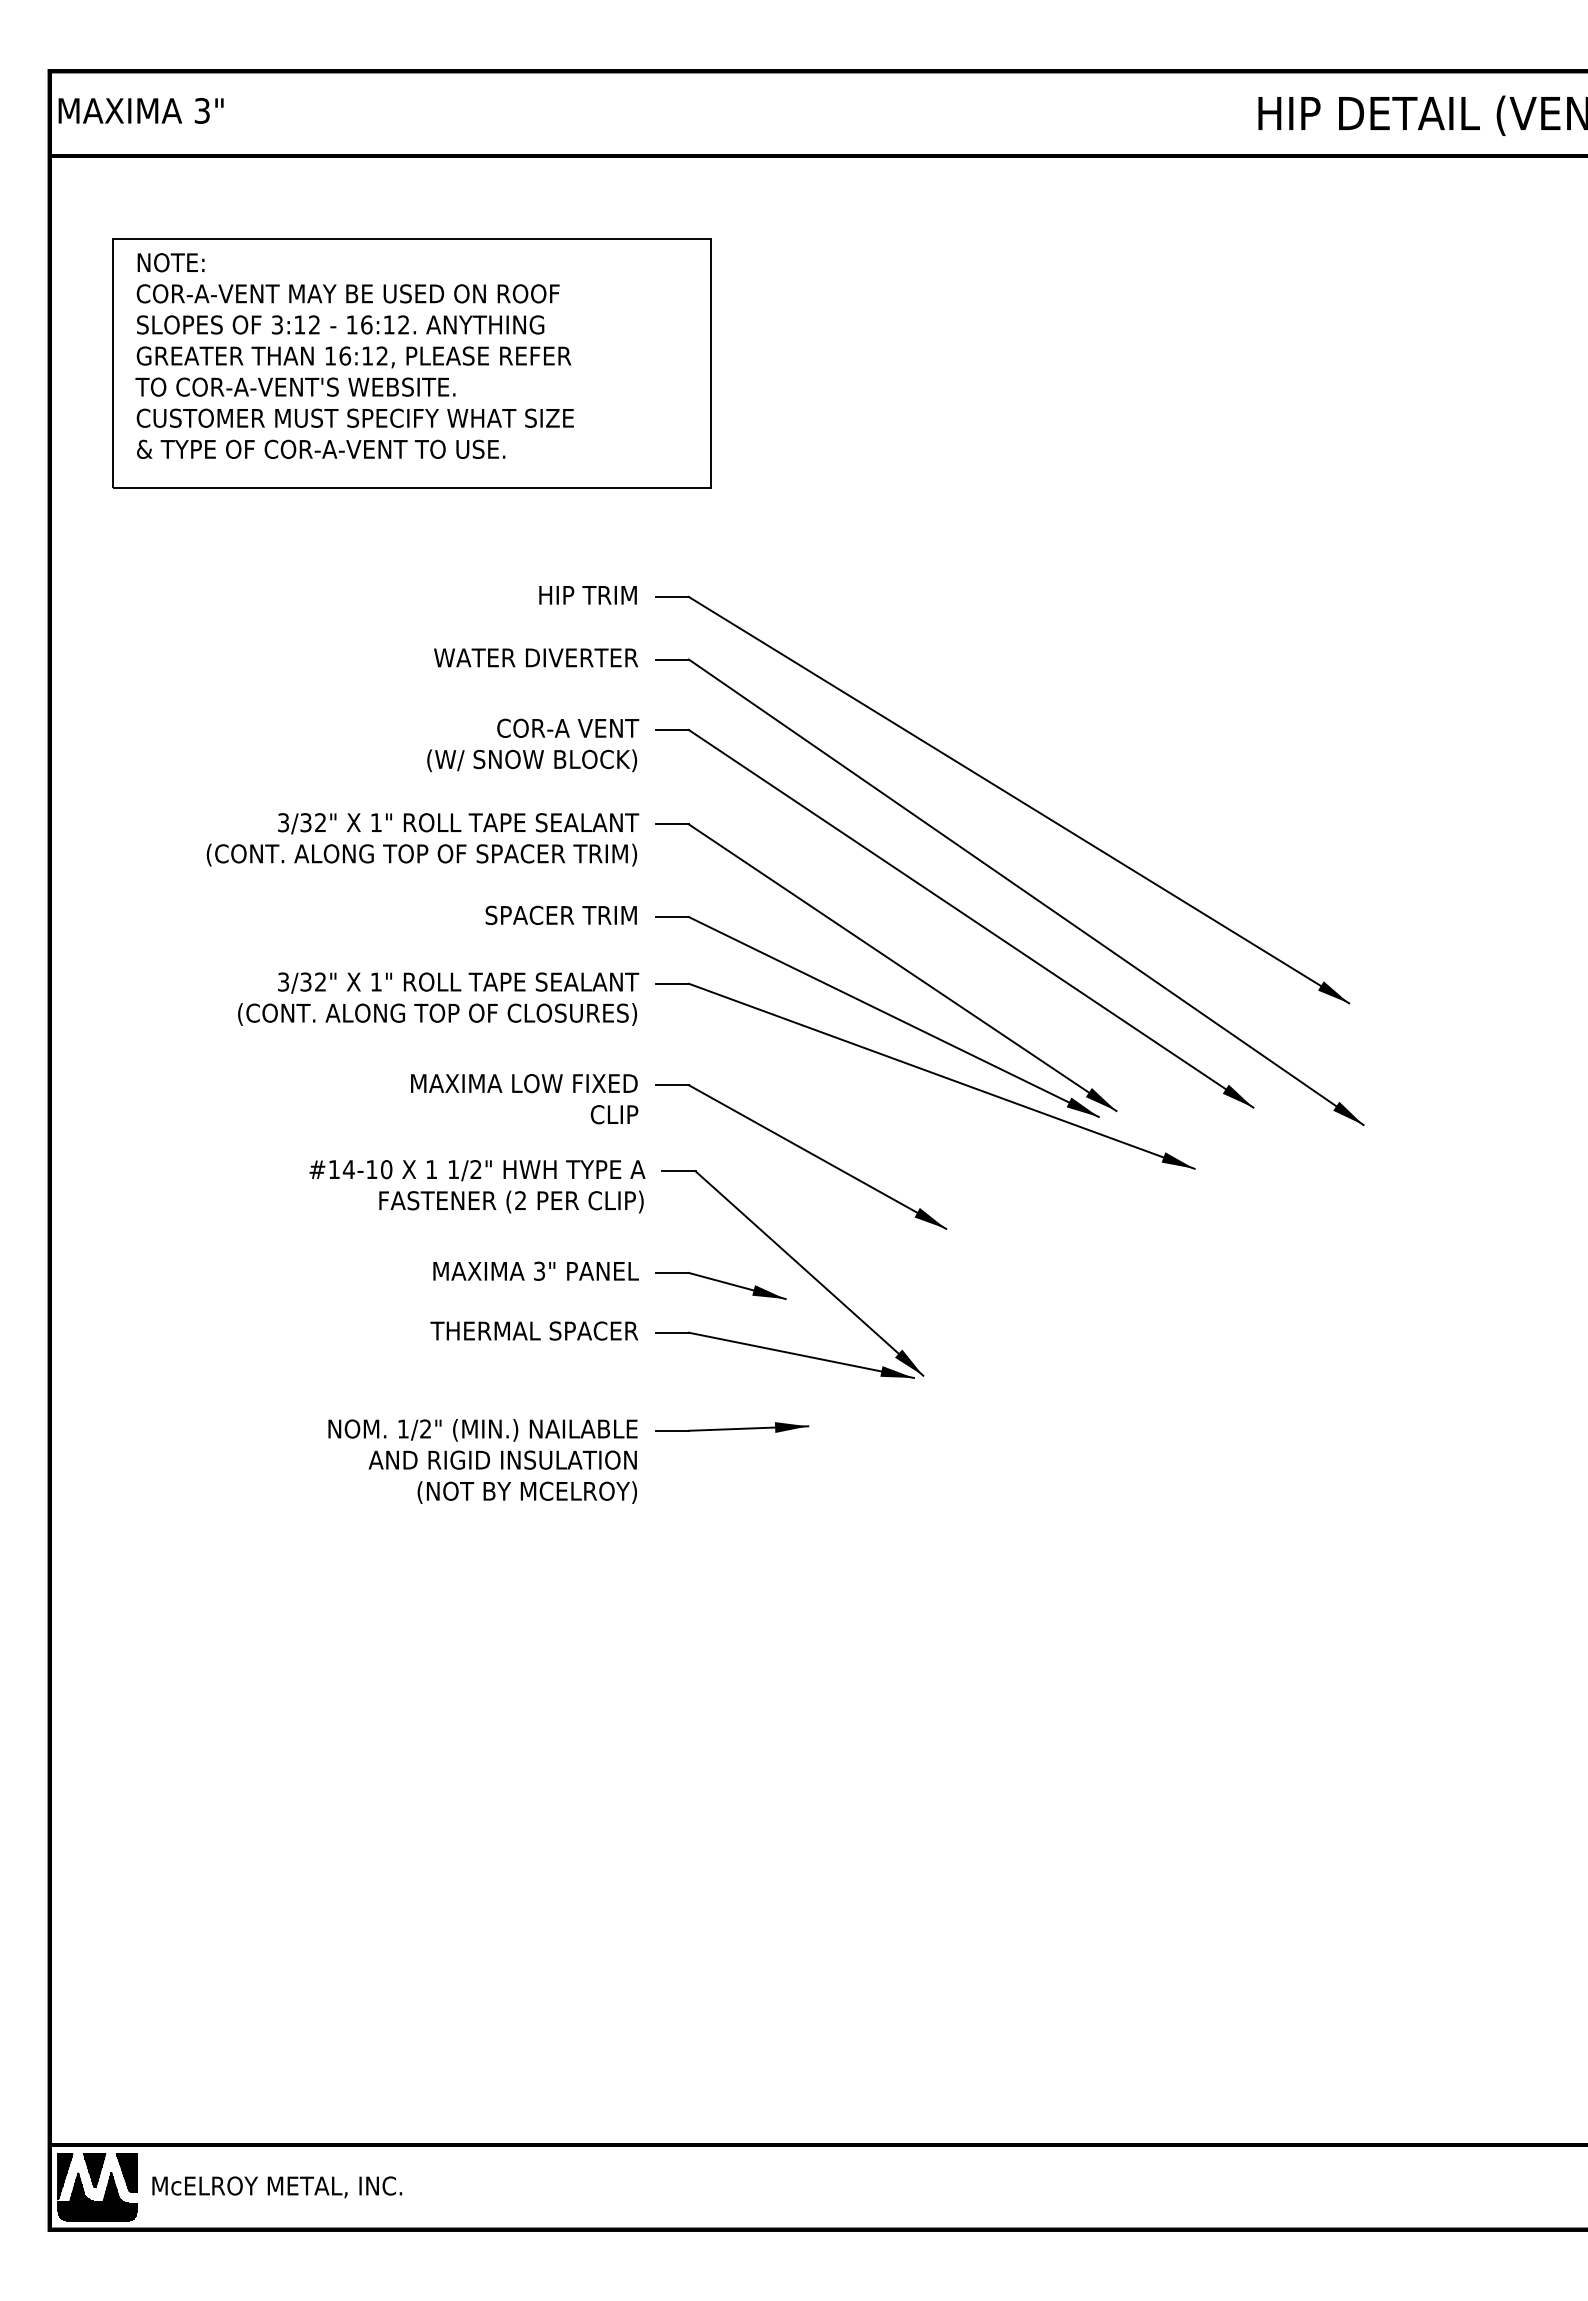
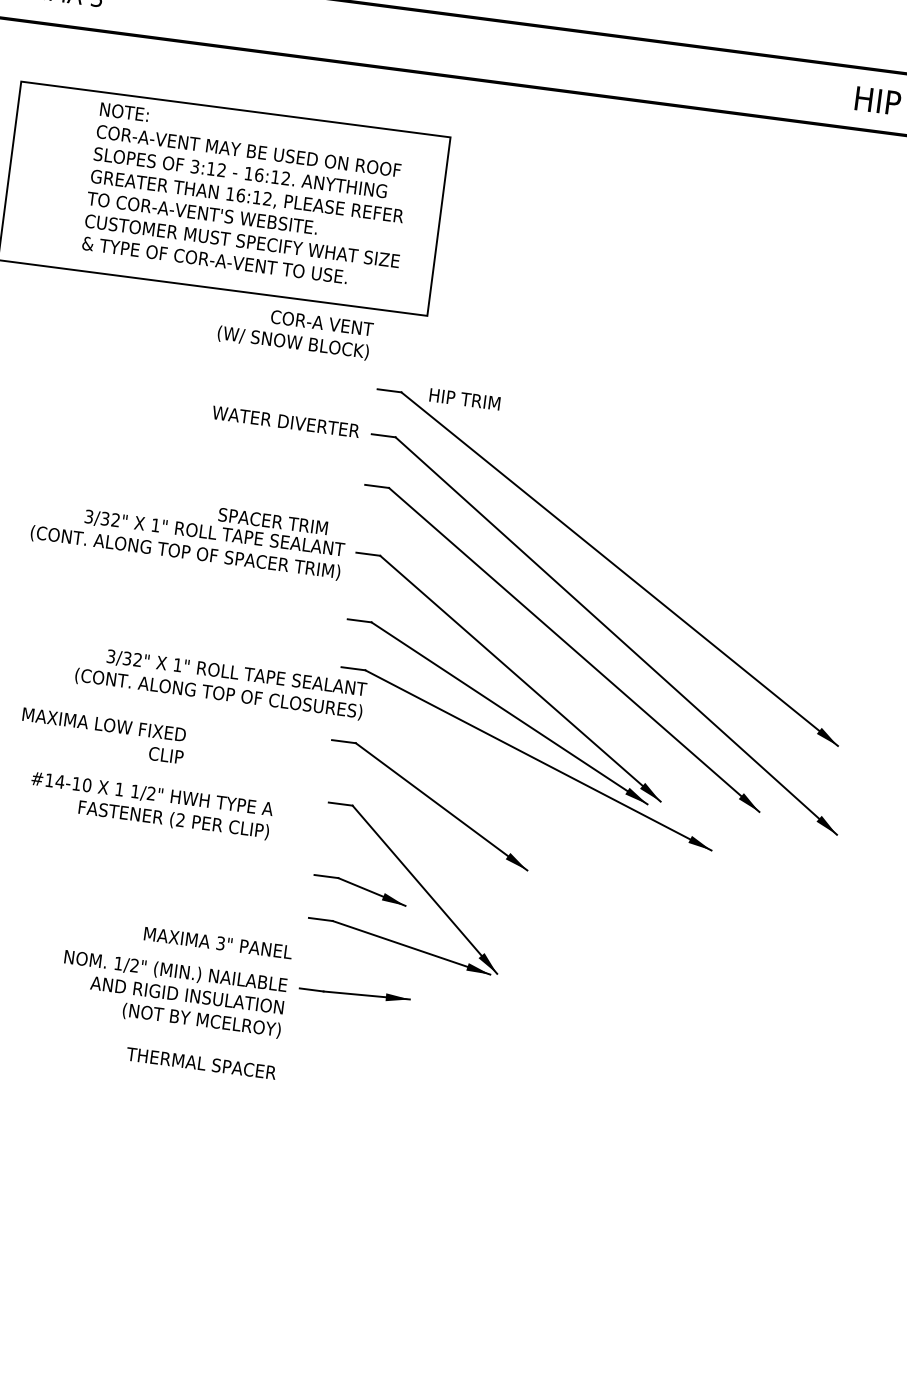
text: (354, 355) -> (247, 195), moved
text: (587, 595) -> (464, 399), moved
text: (533, 745) -> (295, 332), moved
text: (560, 914) -> (272, 520), moved
text: (438, 998) -> (220, 682), moved
text: (524, 1099) -> (102, 736), moved
text: (477, 1186) -> (150, 805), moved
text: (535, 1270) -> (217, 942), moved
text: (534, 1330) -> (201, 1063), moved

